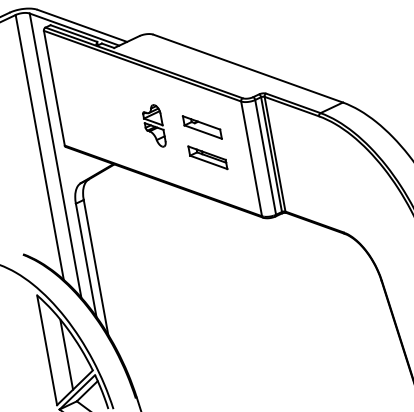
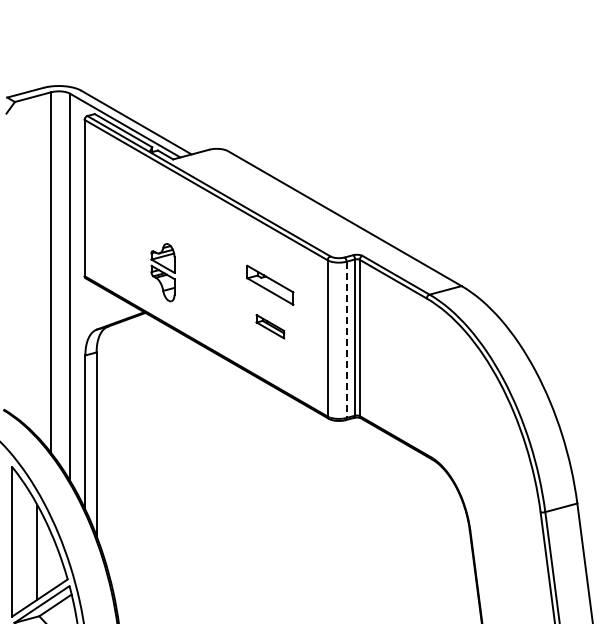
part: (153, 126) -> (162, 272), moved
part: (207, 157) -> (270, 326), size x0.6
line: (265, 157) -> (346, 340), solid -> dashed

